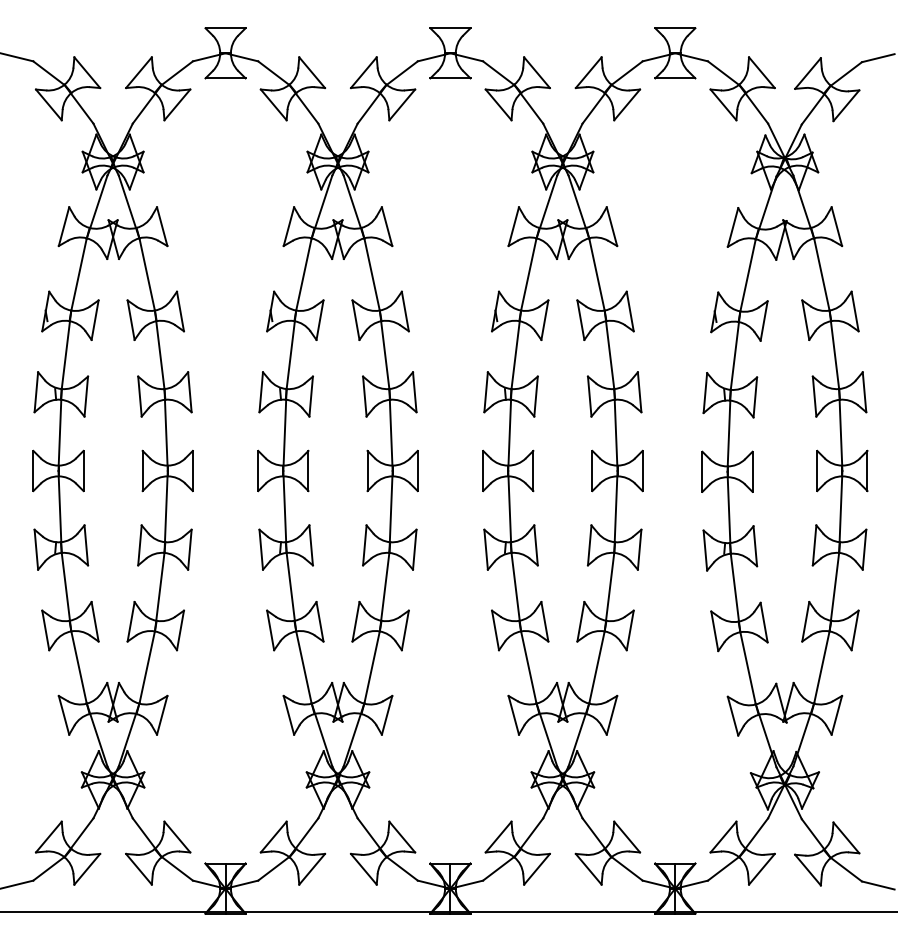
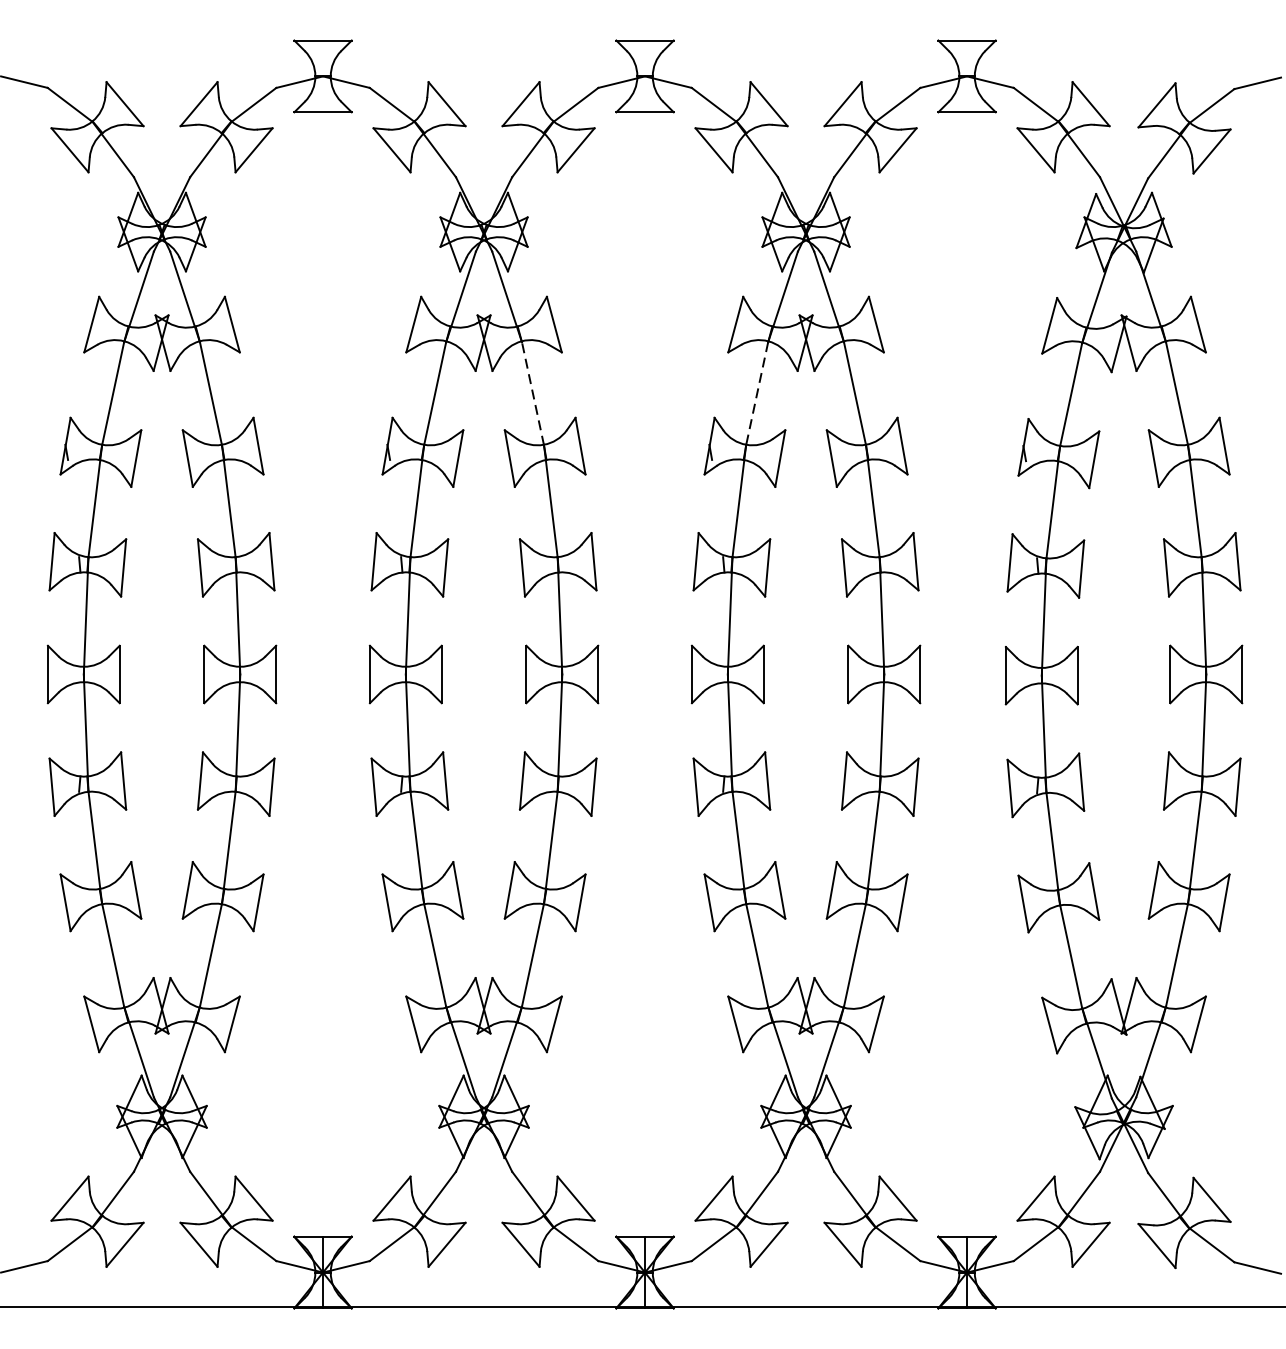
line: (372, 275) -> (533, 394), solid -> dashed
line: (528, 275) -> (756, 394), solid -> dashed

